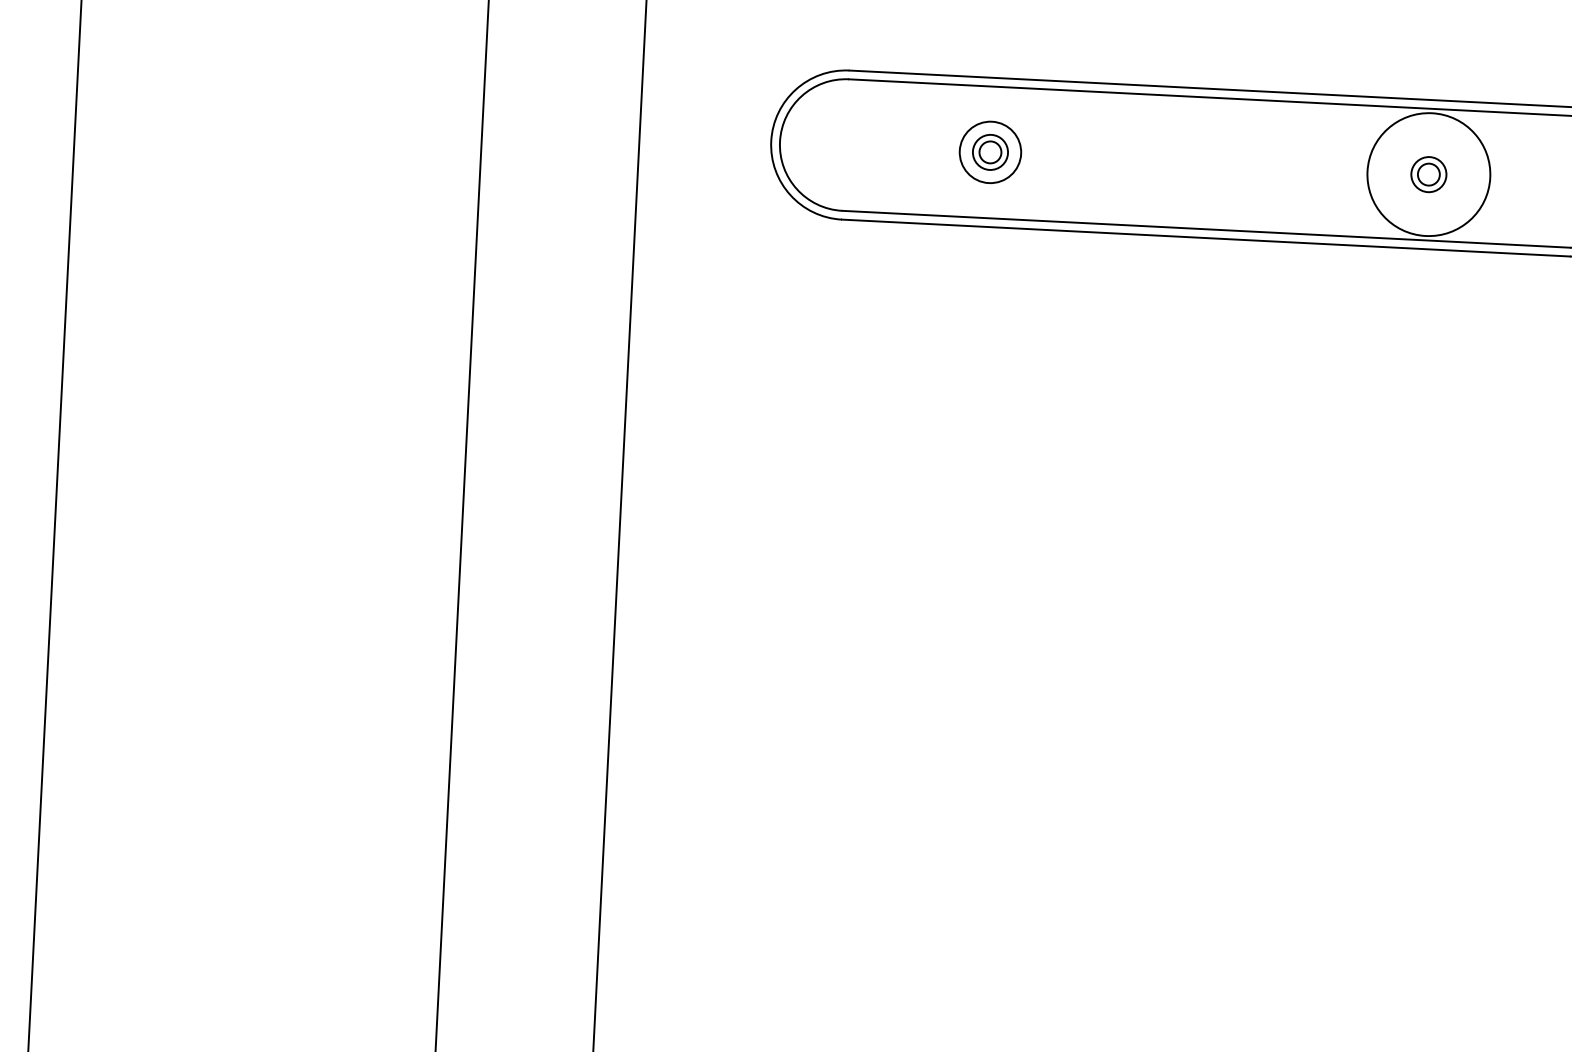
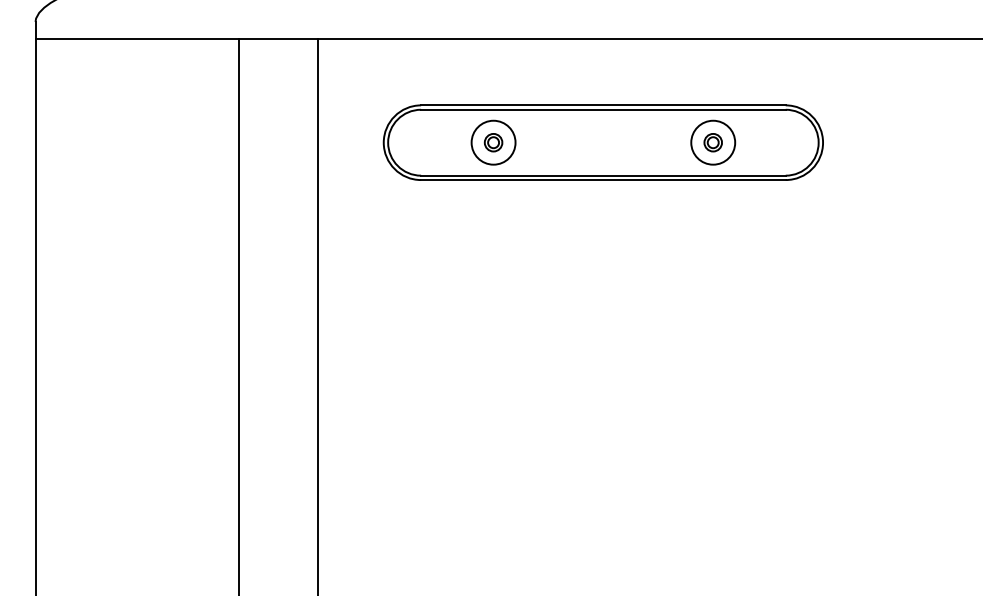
circle: (990, 151) -> (493, 142), size x1.43
circle: (1429, 174) -> (713, 142), size x0.71

